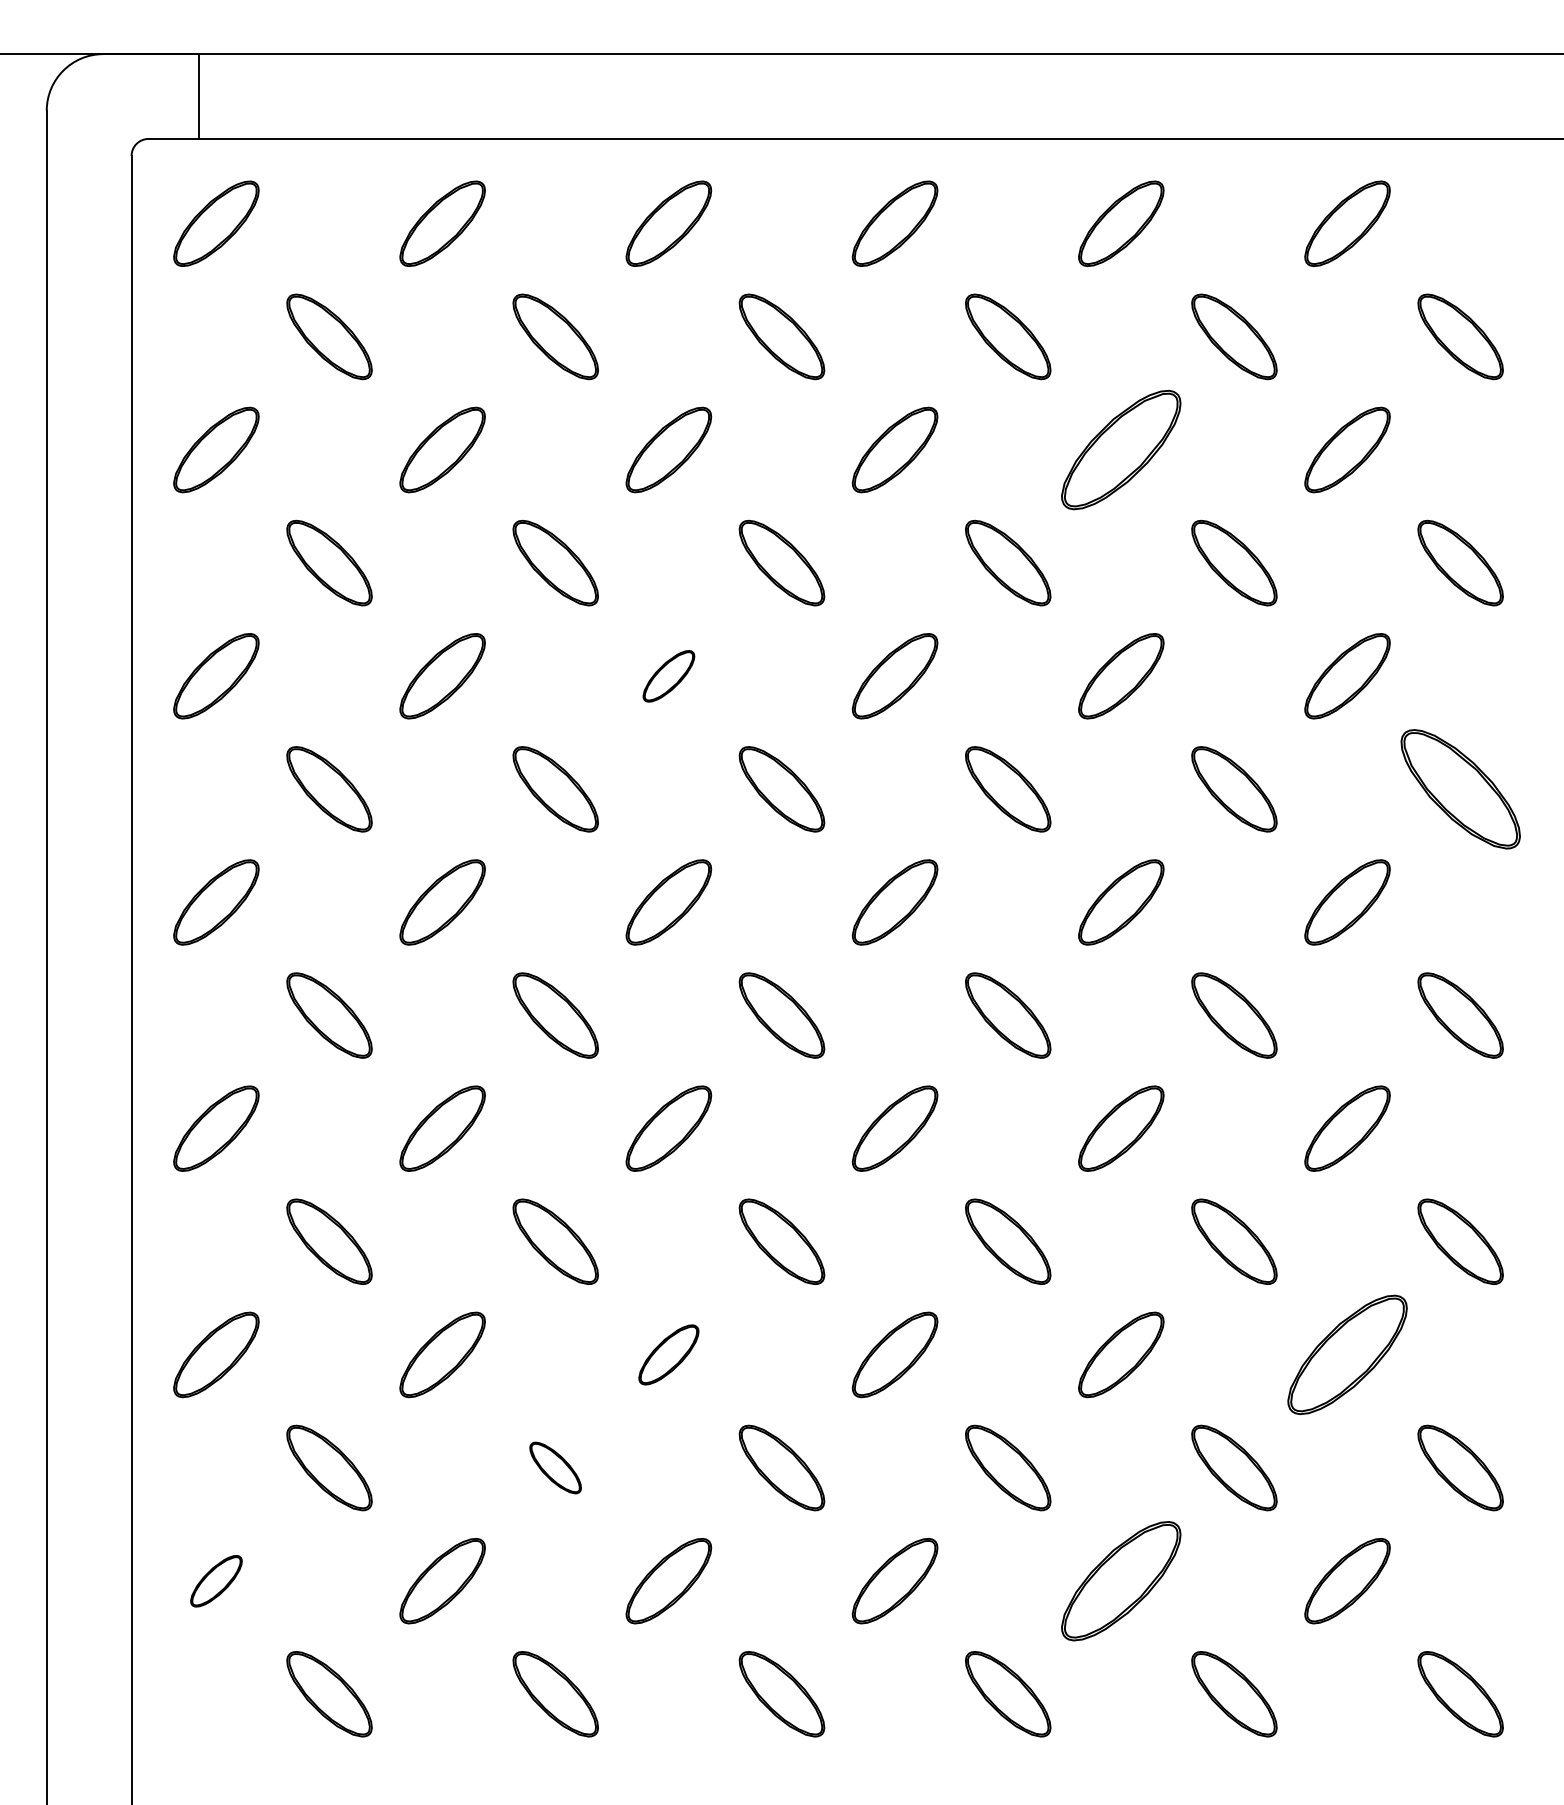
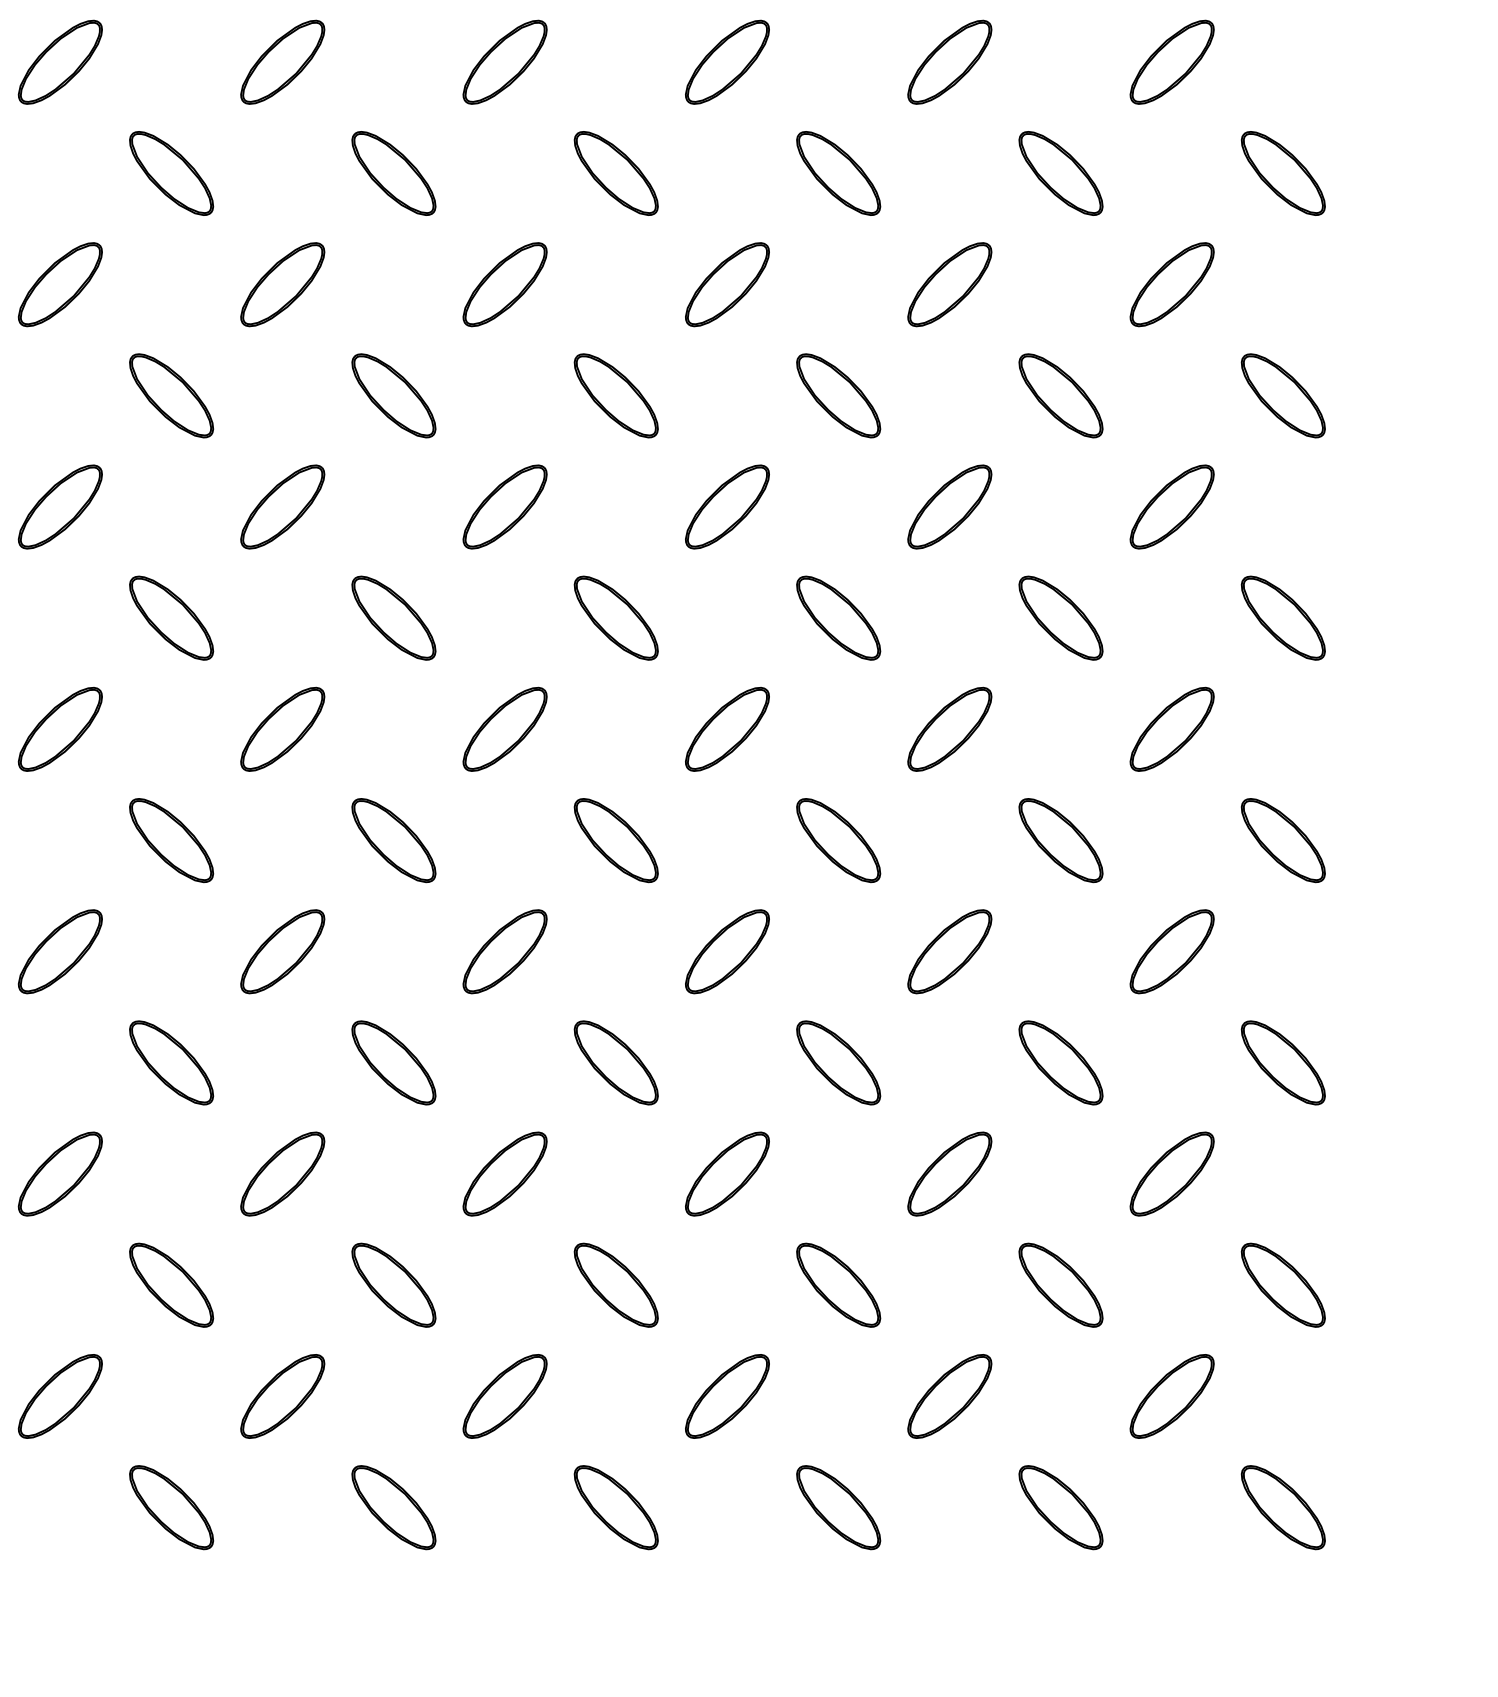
part: (1121, 449) -> (950, 284), size x0.71
part: (668, 676) -> (504, 507), size x1.67
part: (1460, 789) -> (1283, 618), size x0.71
part: (668, 1354) -> (504, 1173), size x1.43
part: (1347, 1354) -> (1172, 1173), size x0.71
part: (555, 1467) -> (393, 1284), size x1.67
part: (1121, 1580) -> (950, 1395), size x0.71
part: (216, 1581) -> (60, 1396), size x1.67

